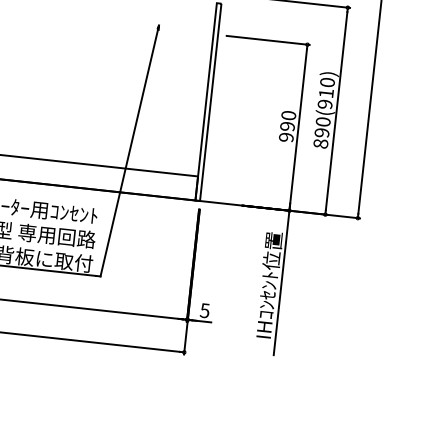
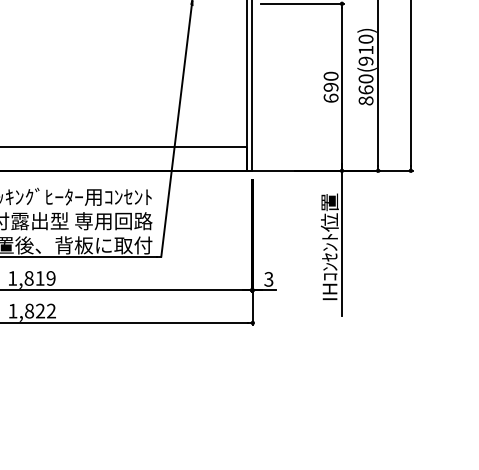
text: (321, 132) -> (365, 89), 890(910) -> 860(910)
text: (285, 136) -> (330, 97), 990 -> 690
text: (204, 309) -> (268, 278), 5 -> 3

